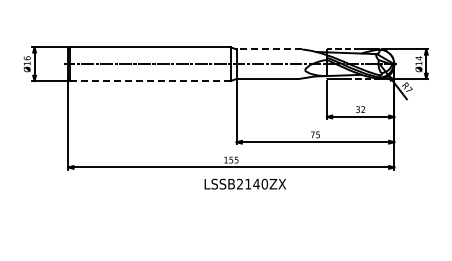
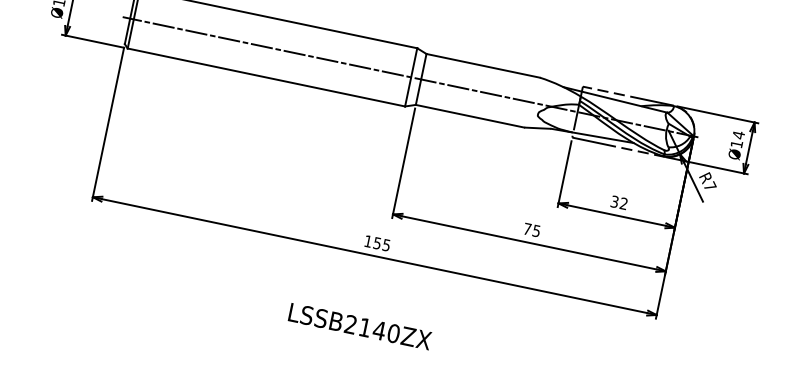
line: (269, 49) -> (483, 65), dashed -> solid
line: (150, 81) -> (265, 78), dashed -> solid
text: (244, 183) -> (358, 325), moved

